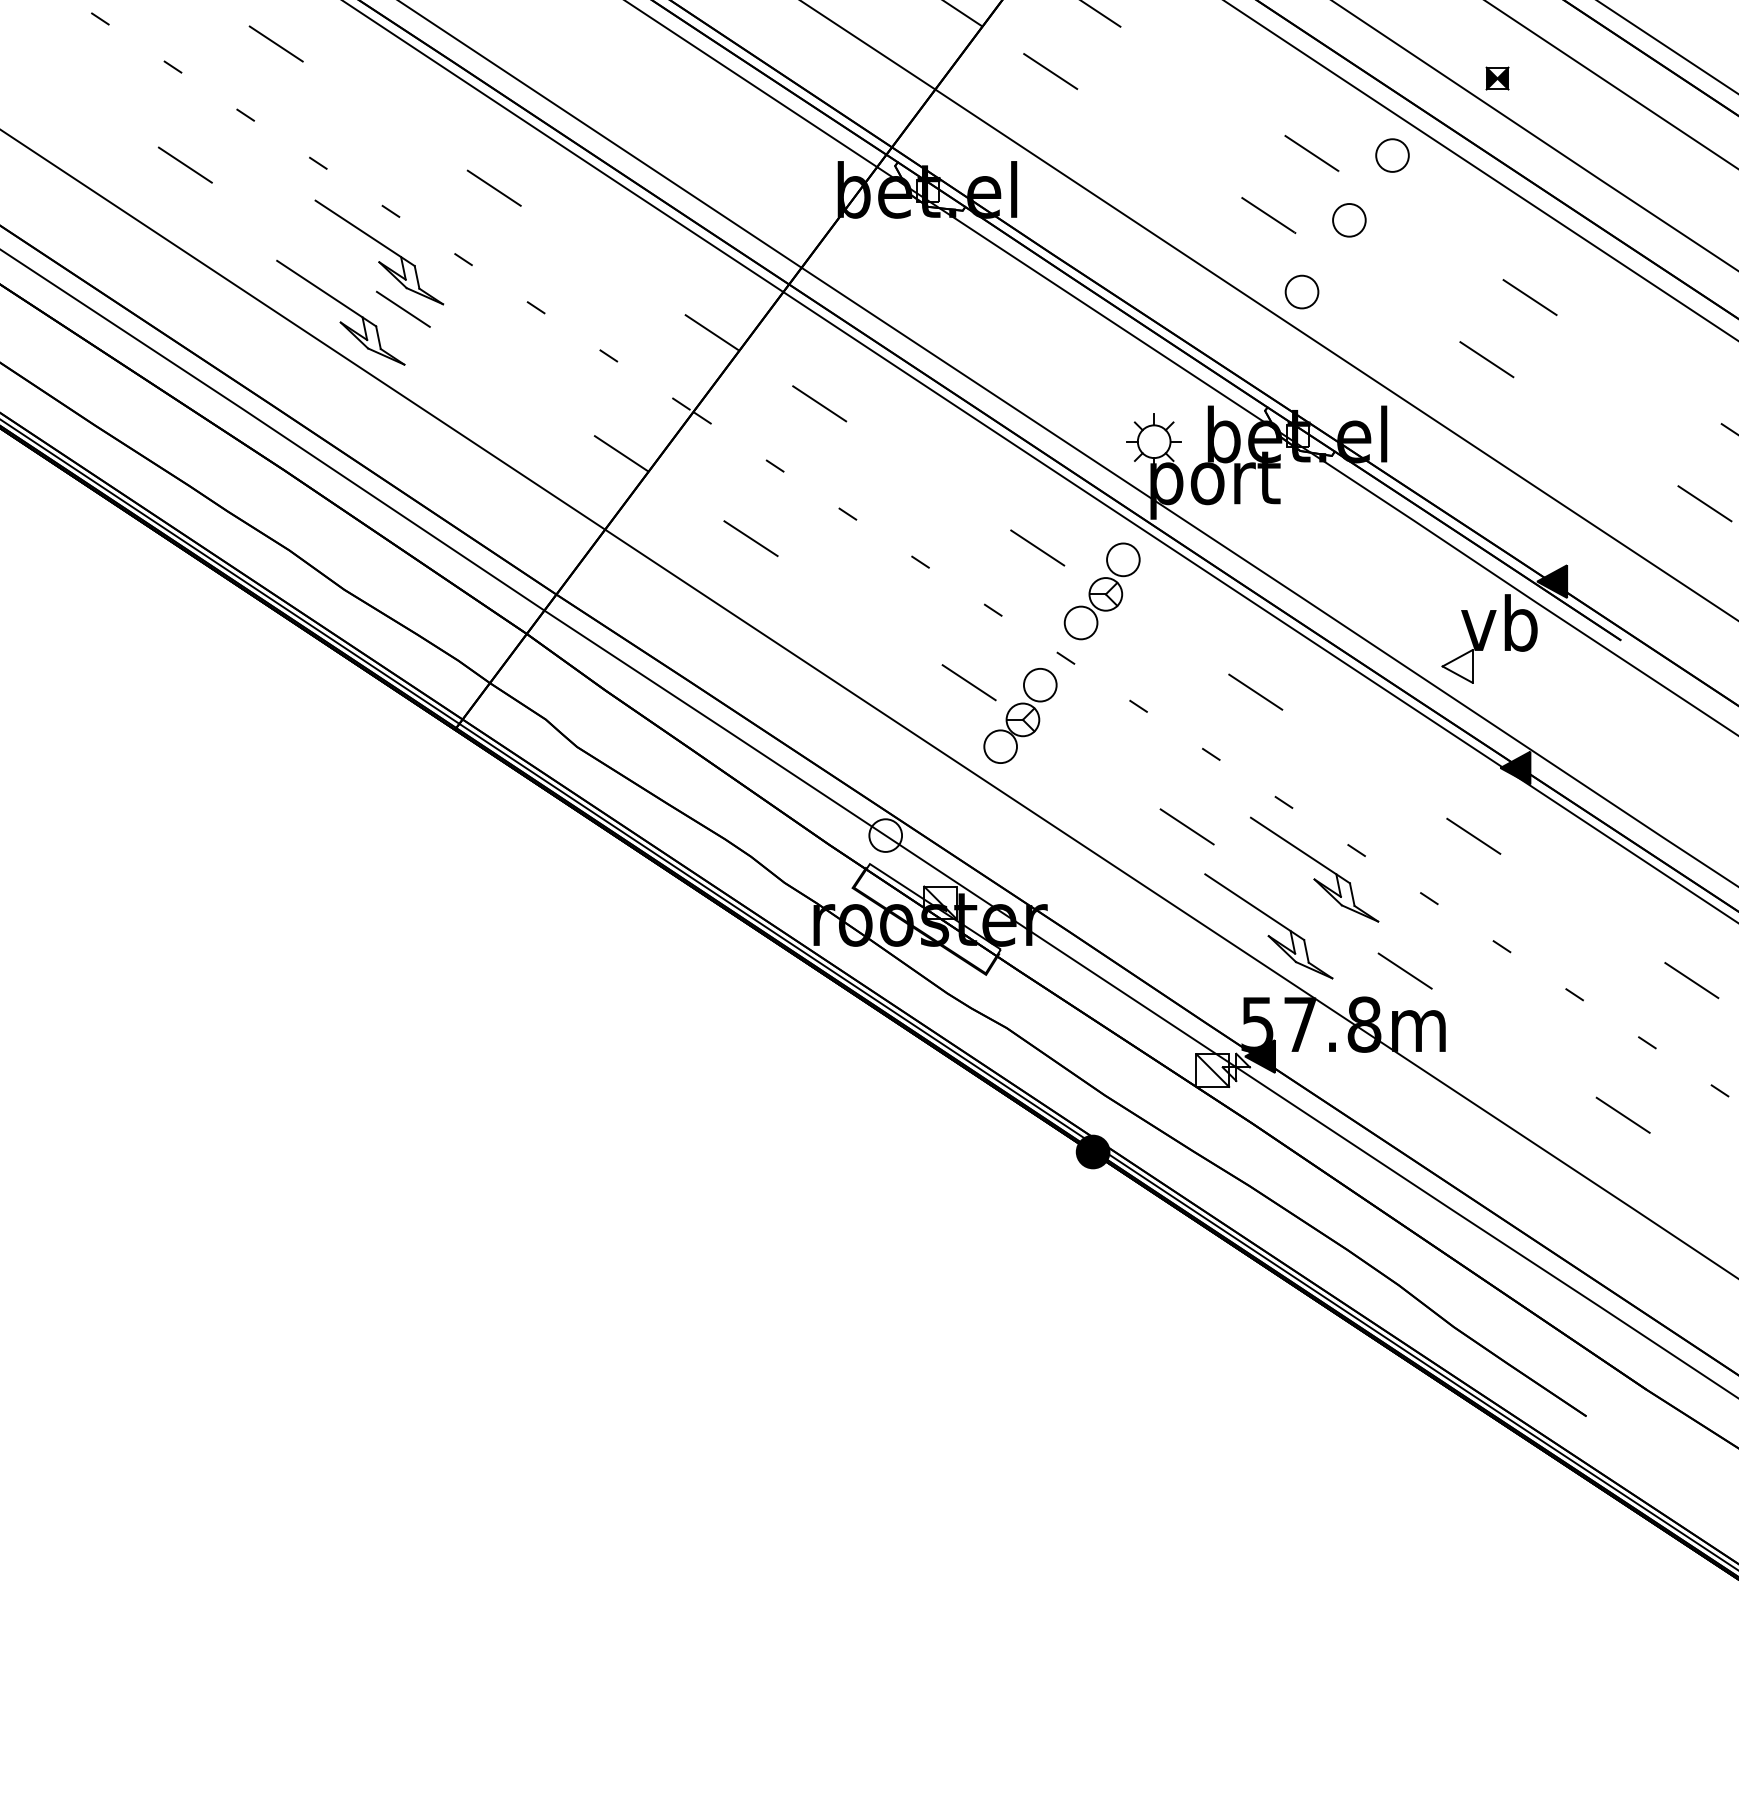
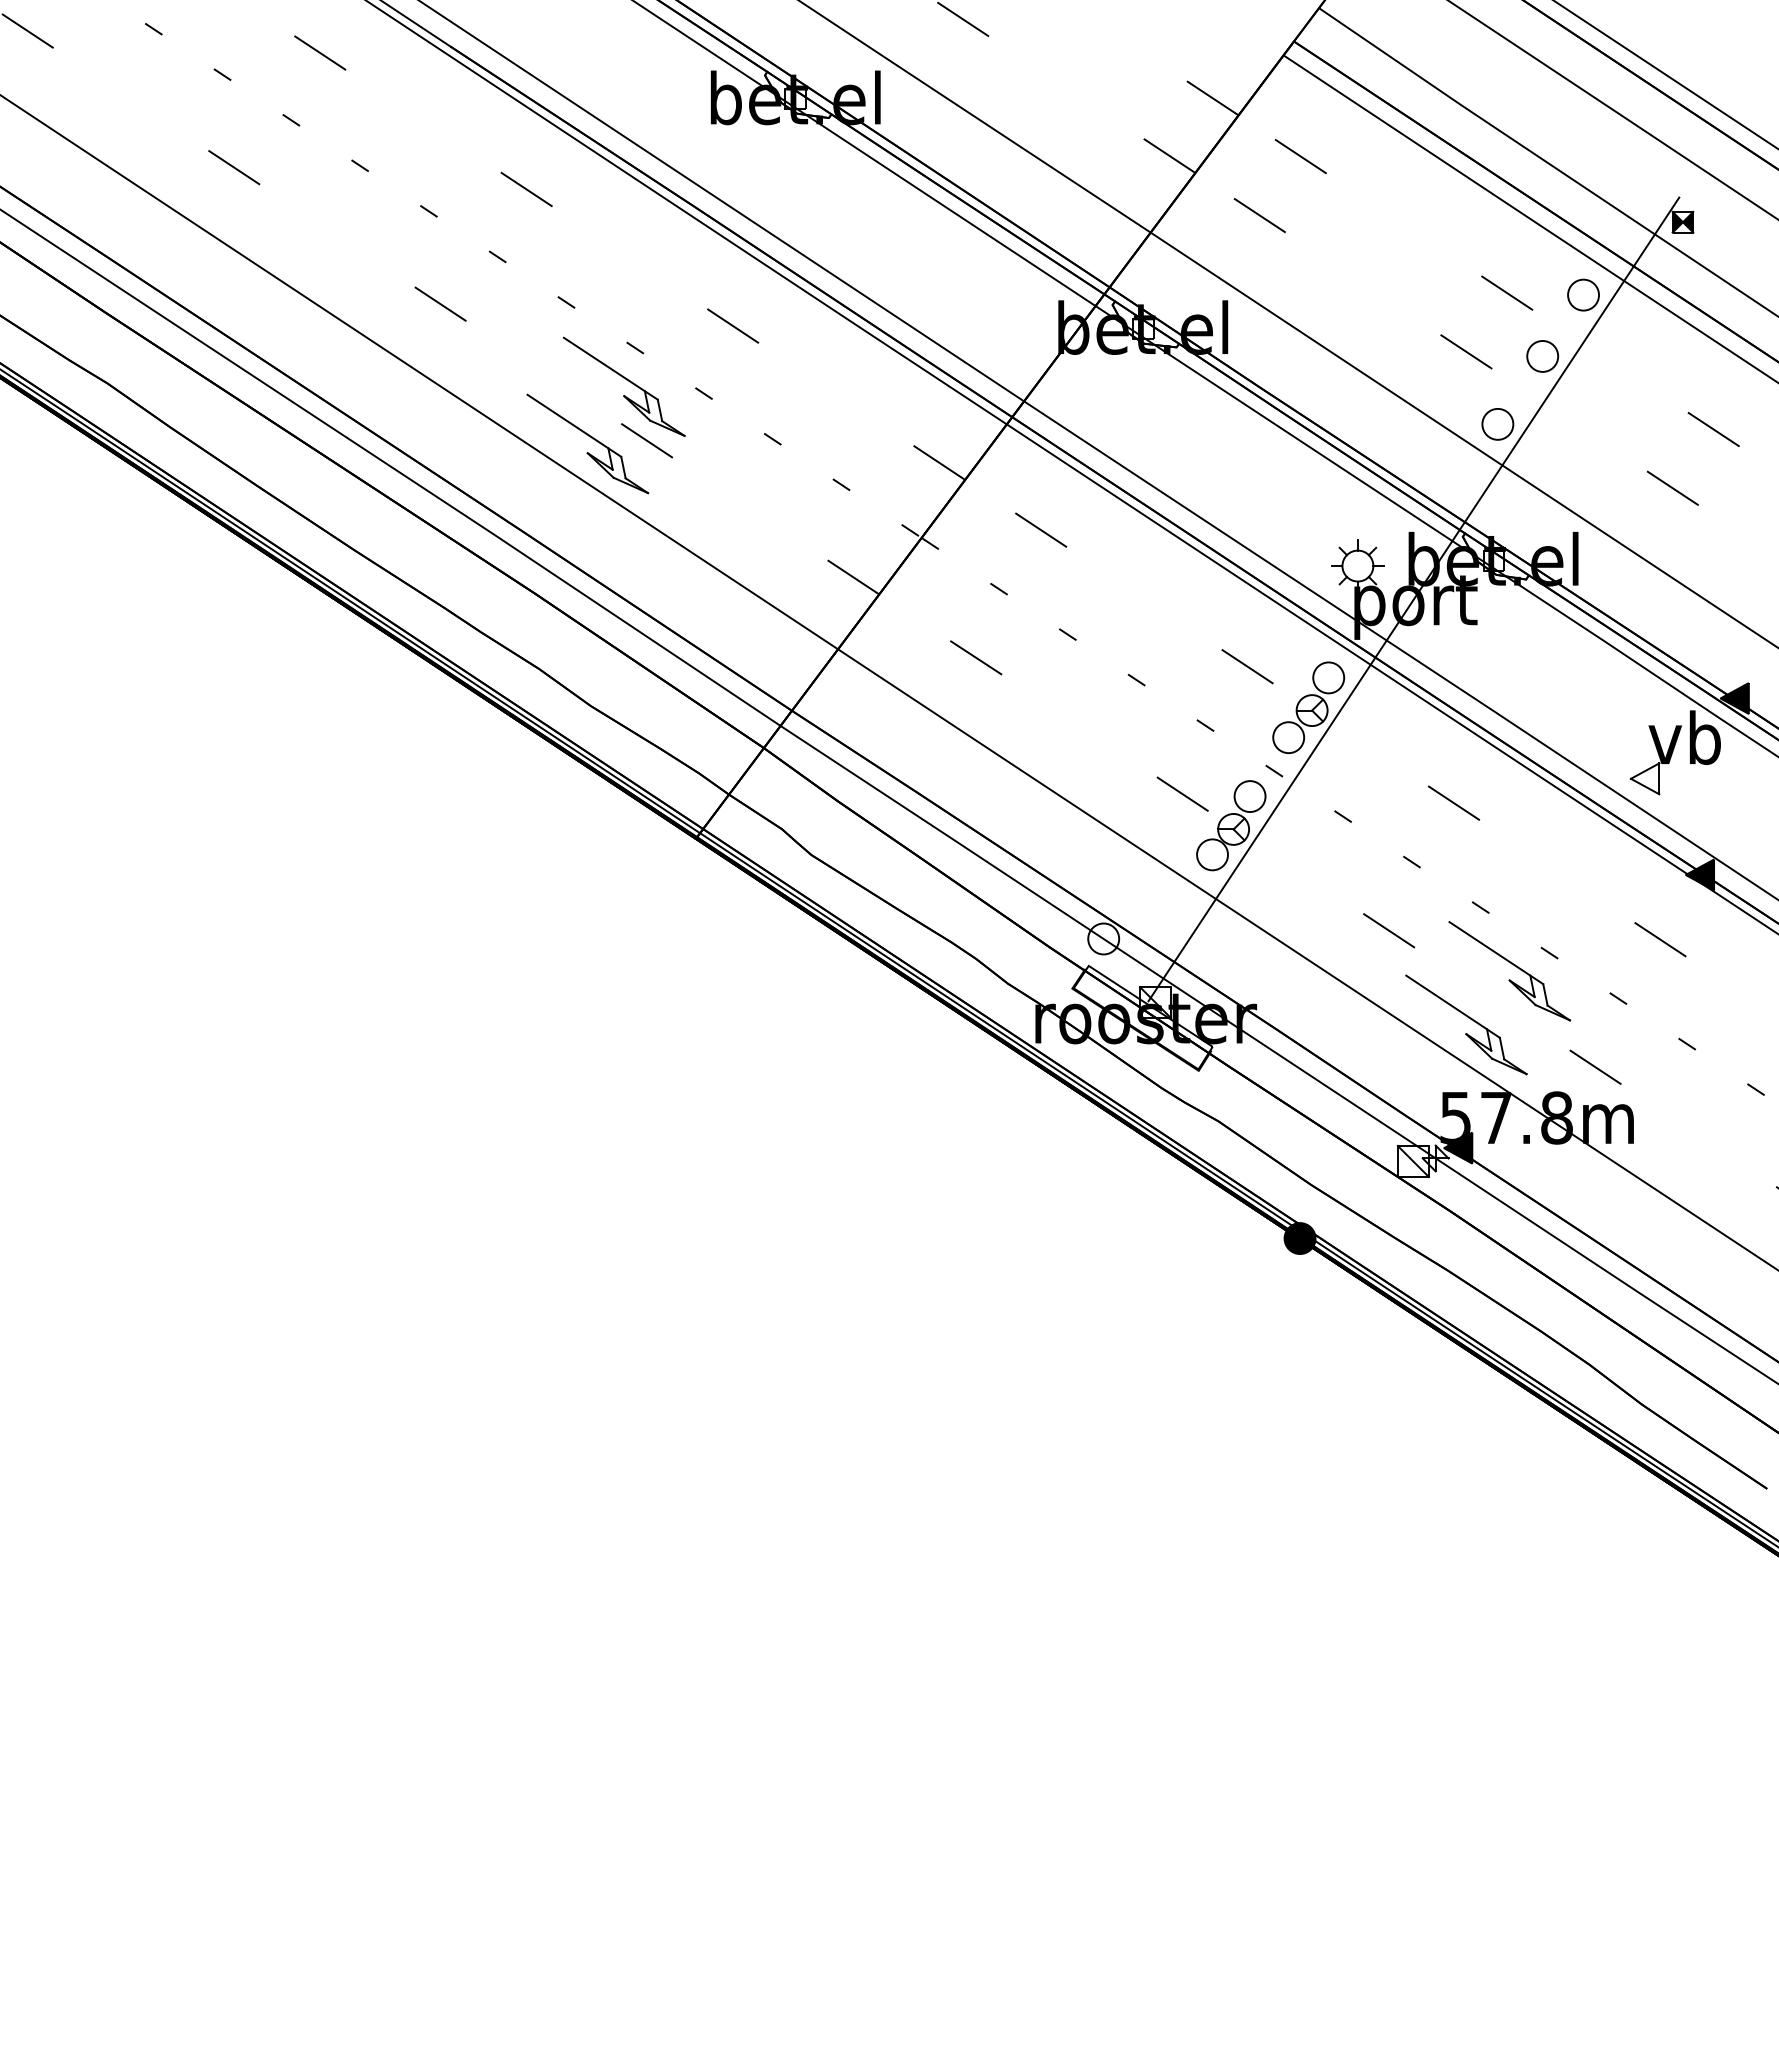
line: (1212, 477) -> (1413, 599), added

